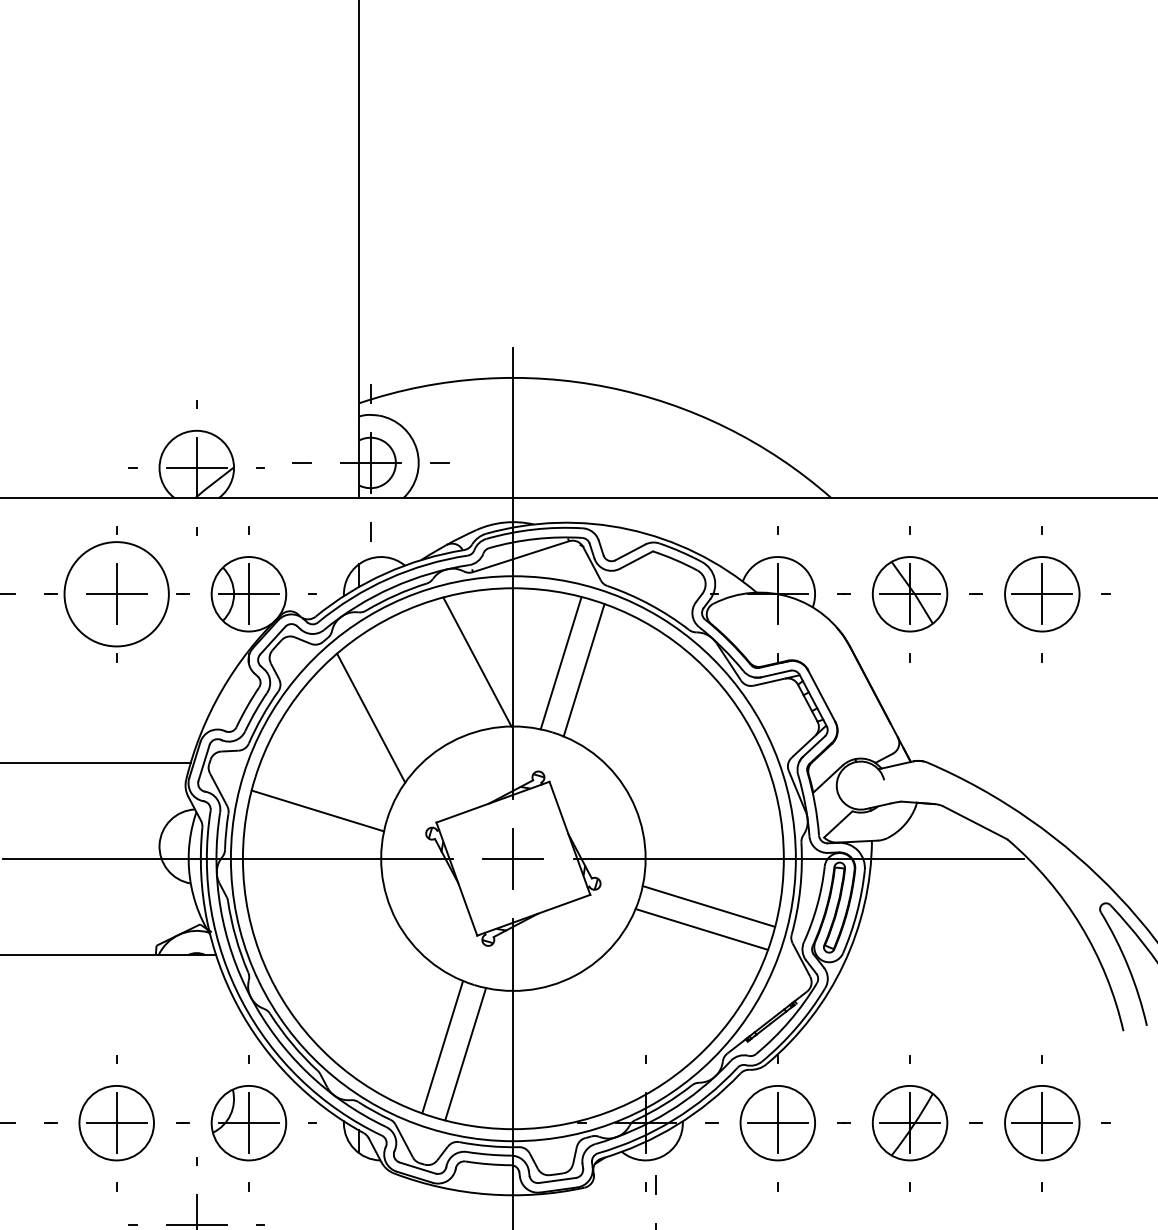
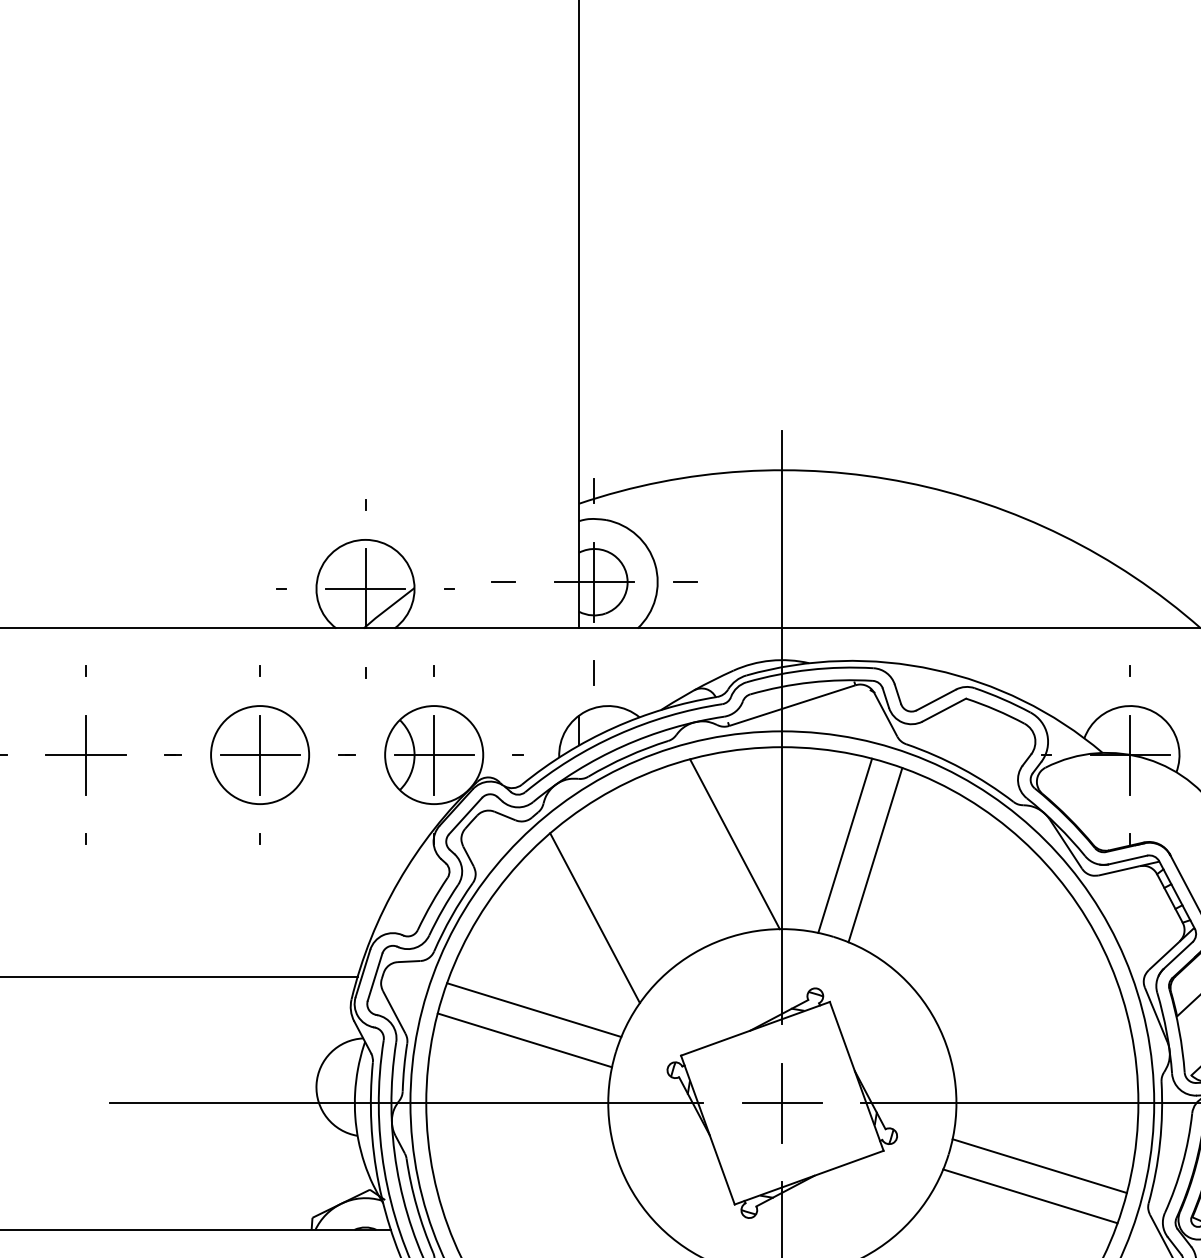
circle: (116, 594) -> (259, 755), size x0.71
line: (324, 787) -> (533, 1009), added

